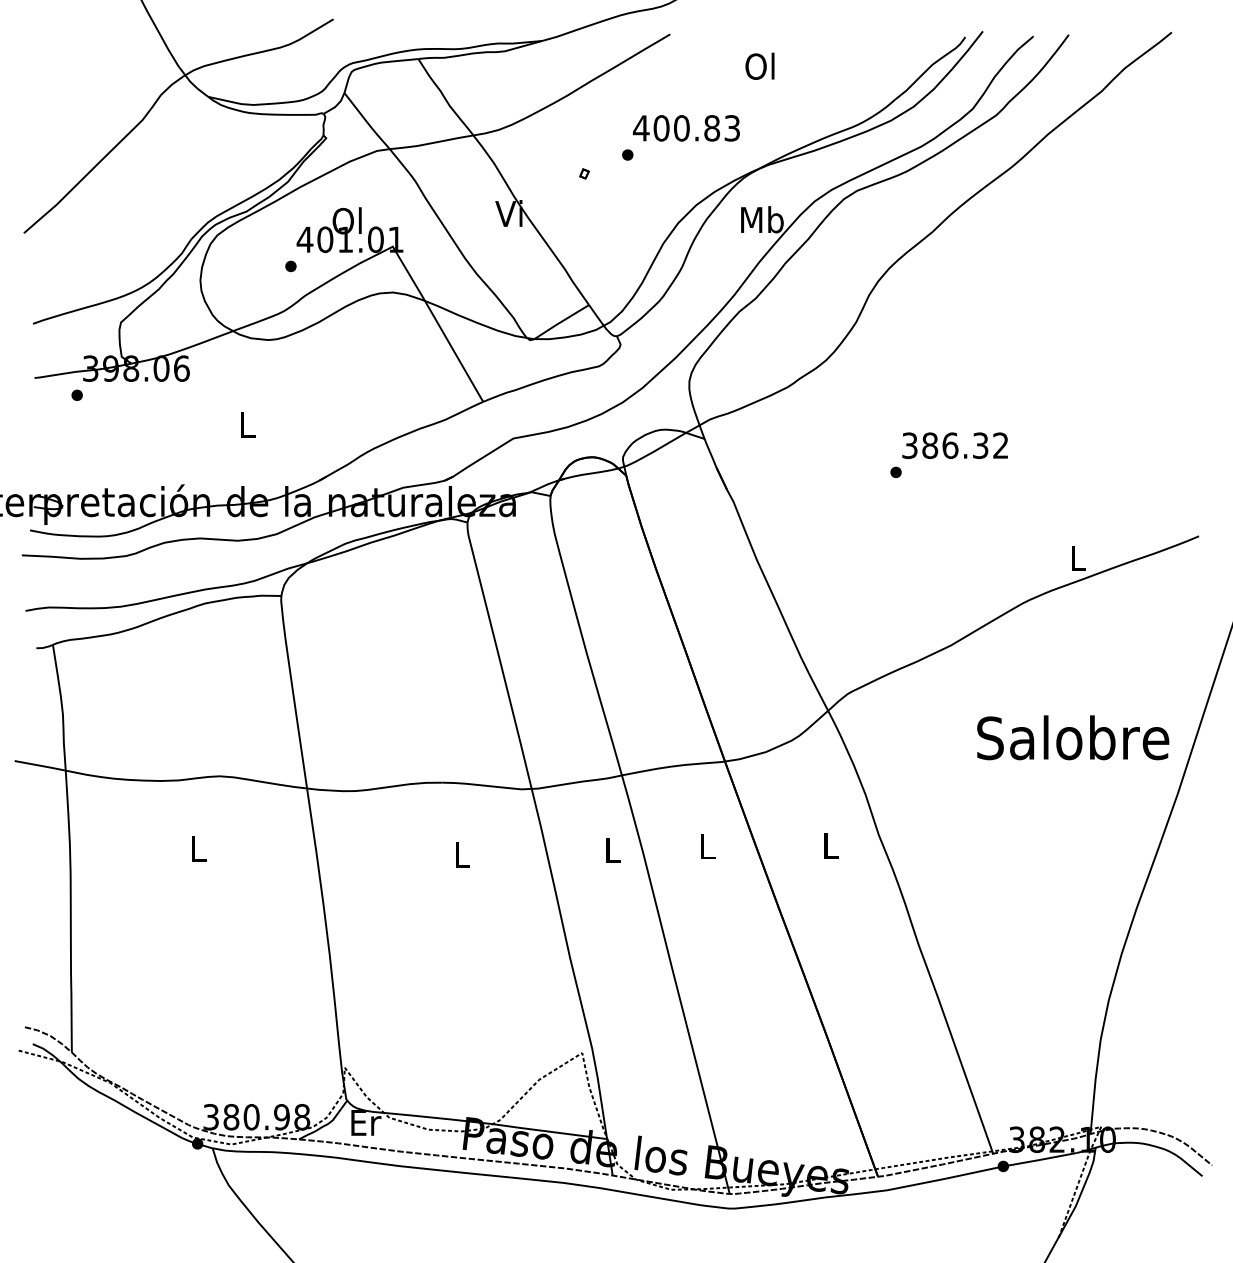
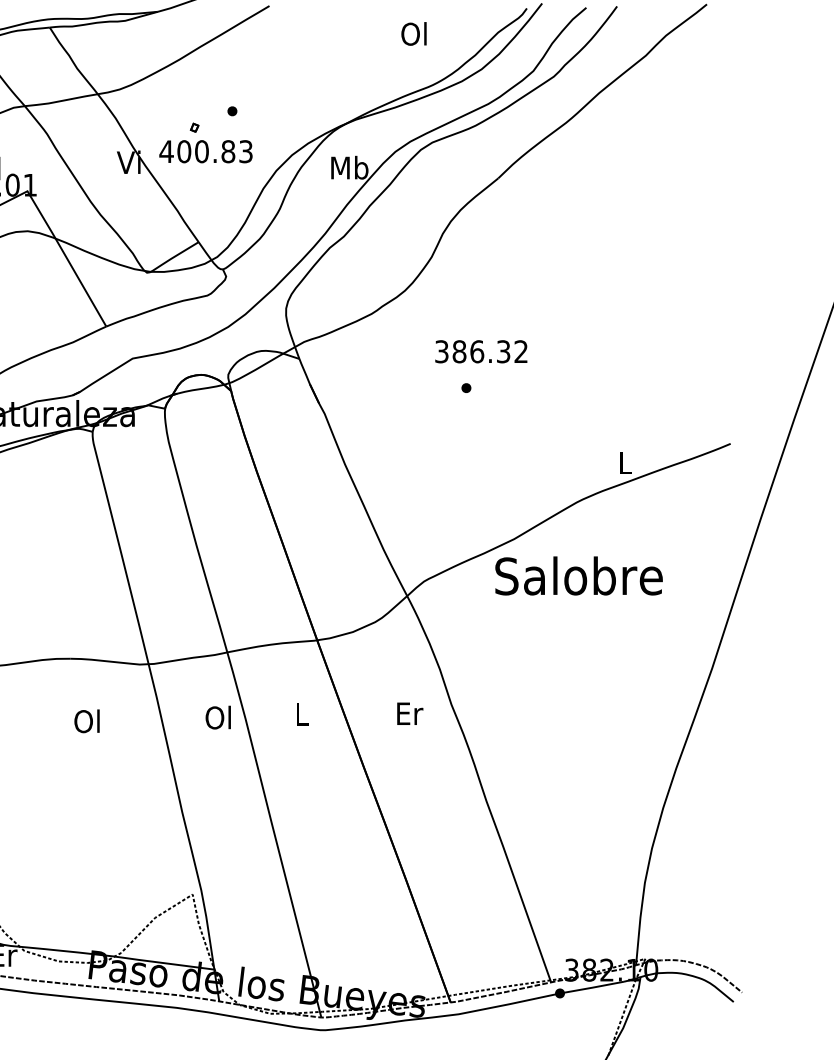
text: (759, 65) -> (413, 33), moved
text: (685, 128) -> (205, 151), moved
text: (954, 445) -> (480, 351), moved
text: (1073, 737) -> (579, 575), moved
text: (831, 845) -> (410, 713), L -> Er
text: (611, 849) -> (218, 717), L -> Ol
text: (460, 854) -> (86, 721), L -> Ol

